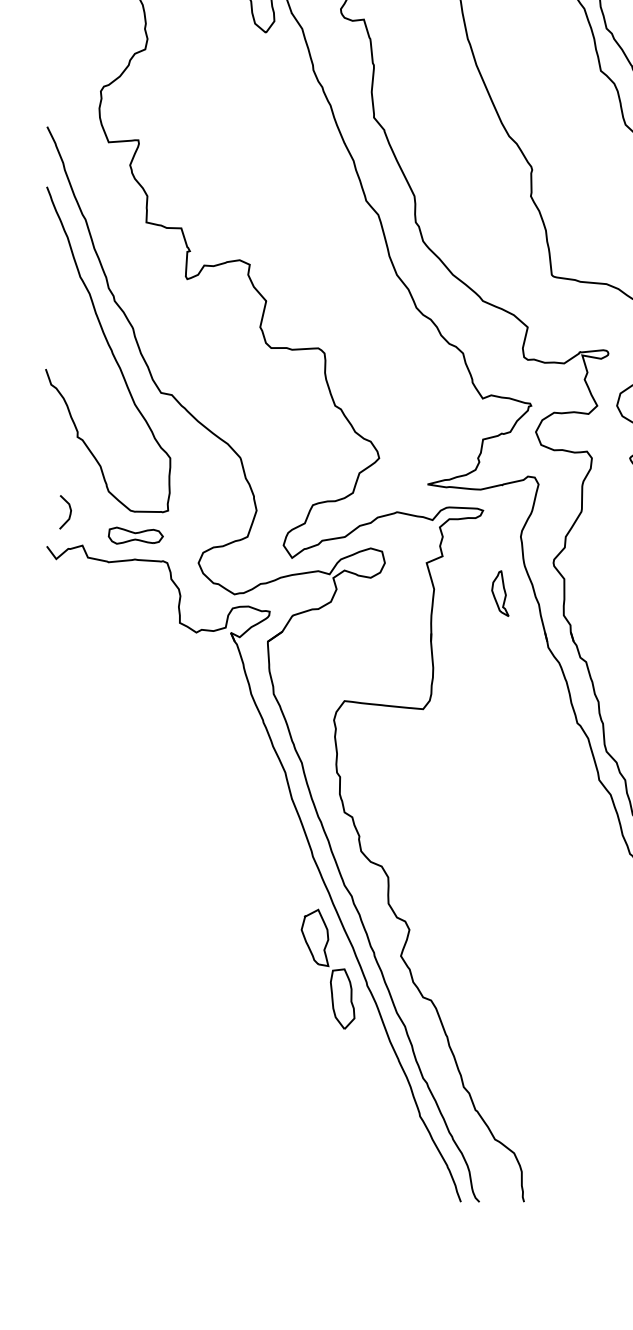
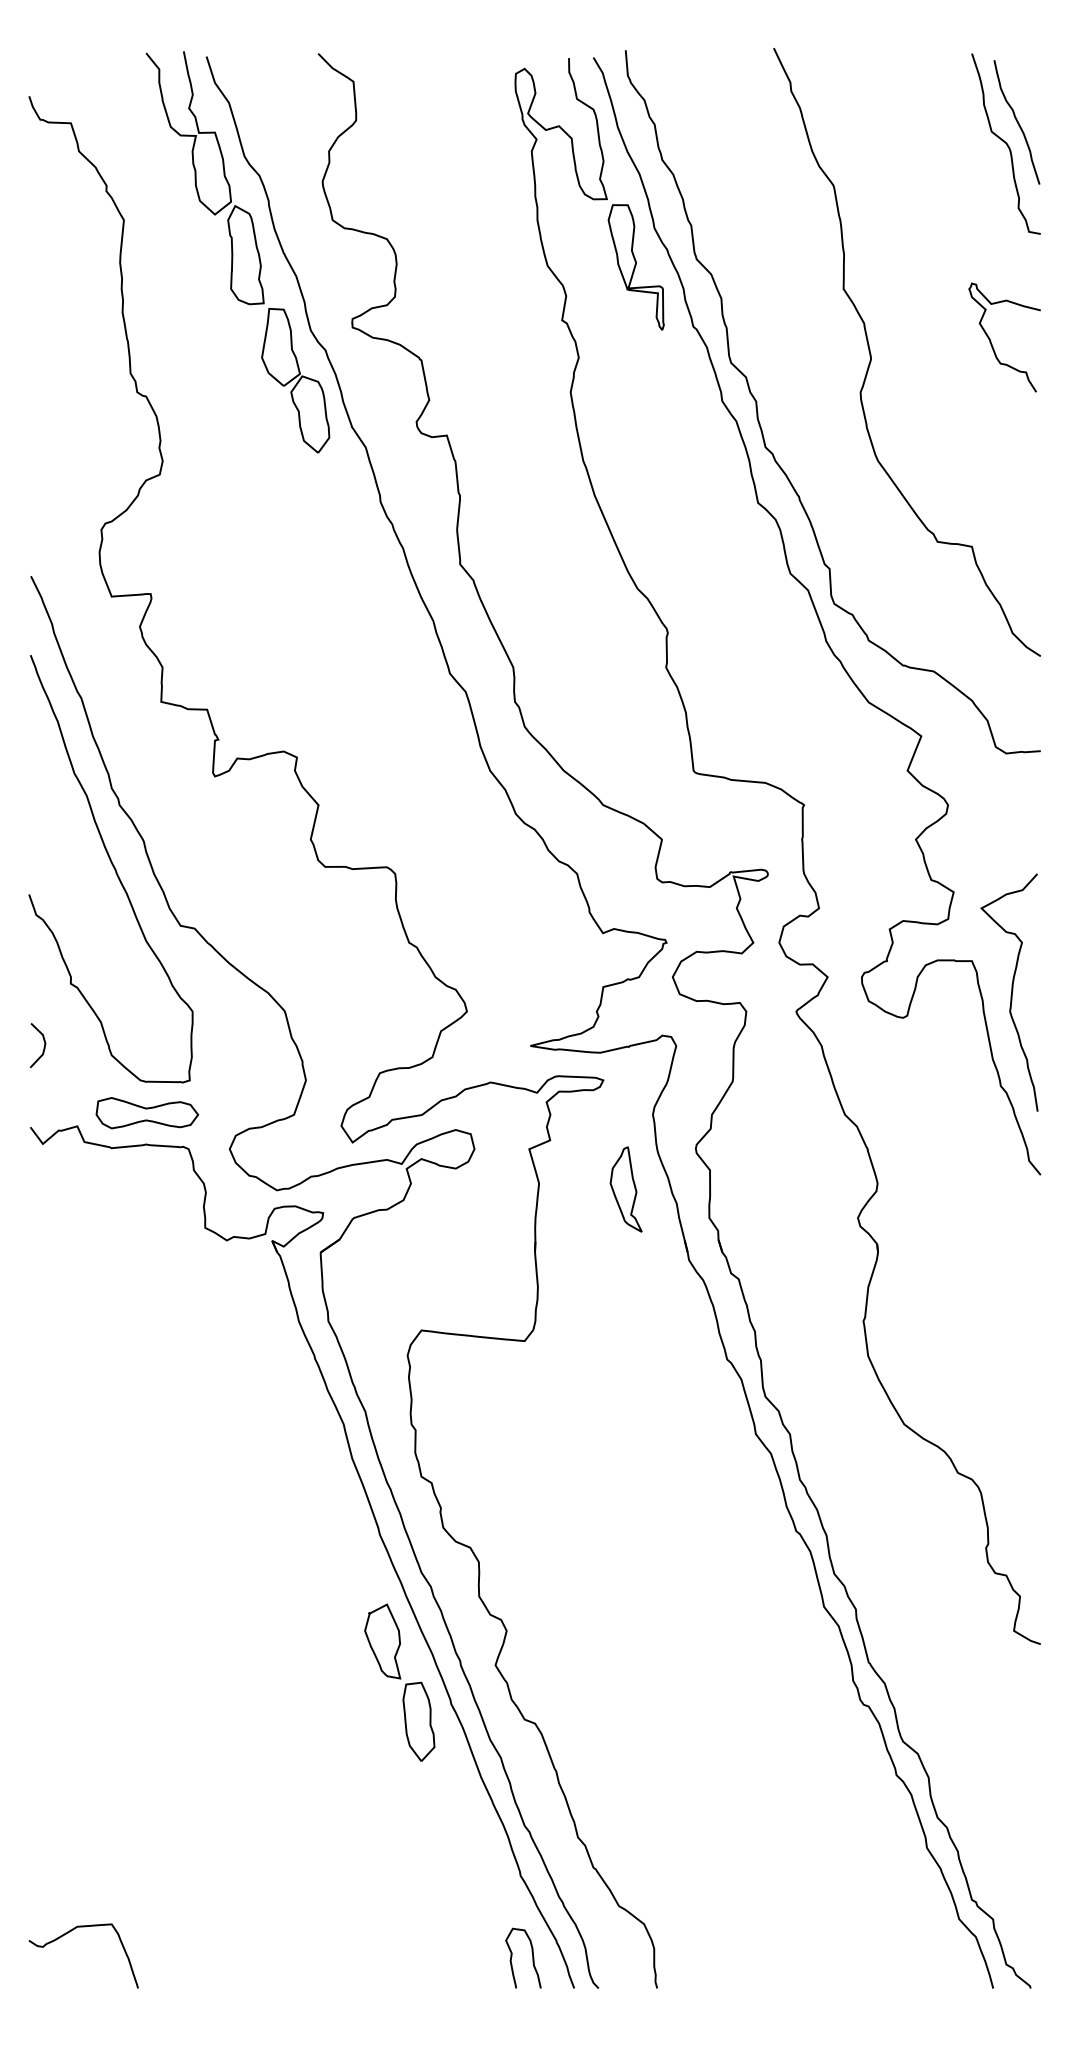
curve: (69, 513) -> (43, 1047), moved
part: (135, 535) -> (147, 1113), size x1.43
part: (499, 593) -> (625, 1189), size x1.43
curve: (75, 1160) -> (68, 1933), added
curve: (429, 1178) -> (532, 1957), added

